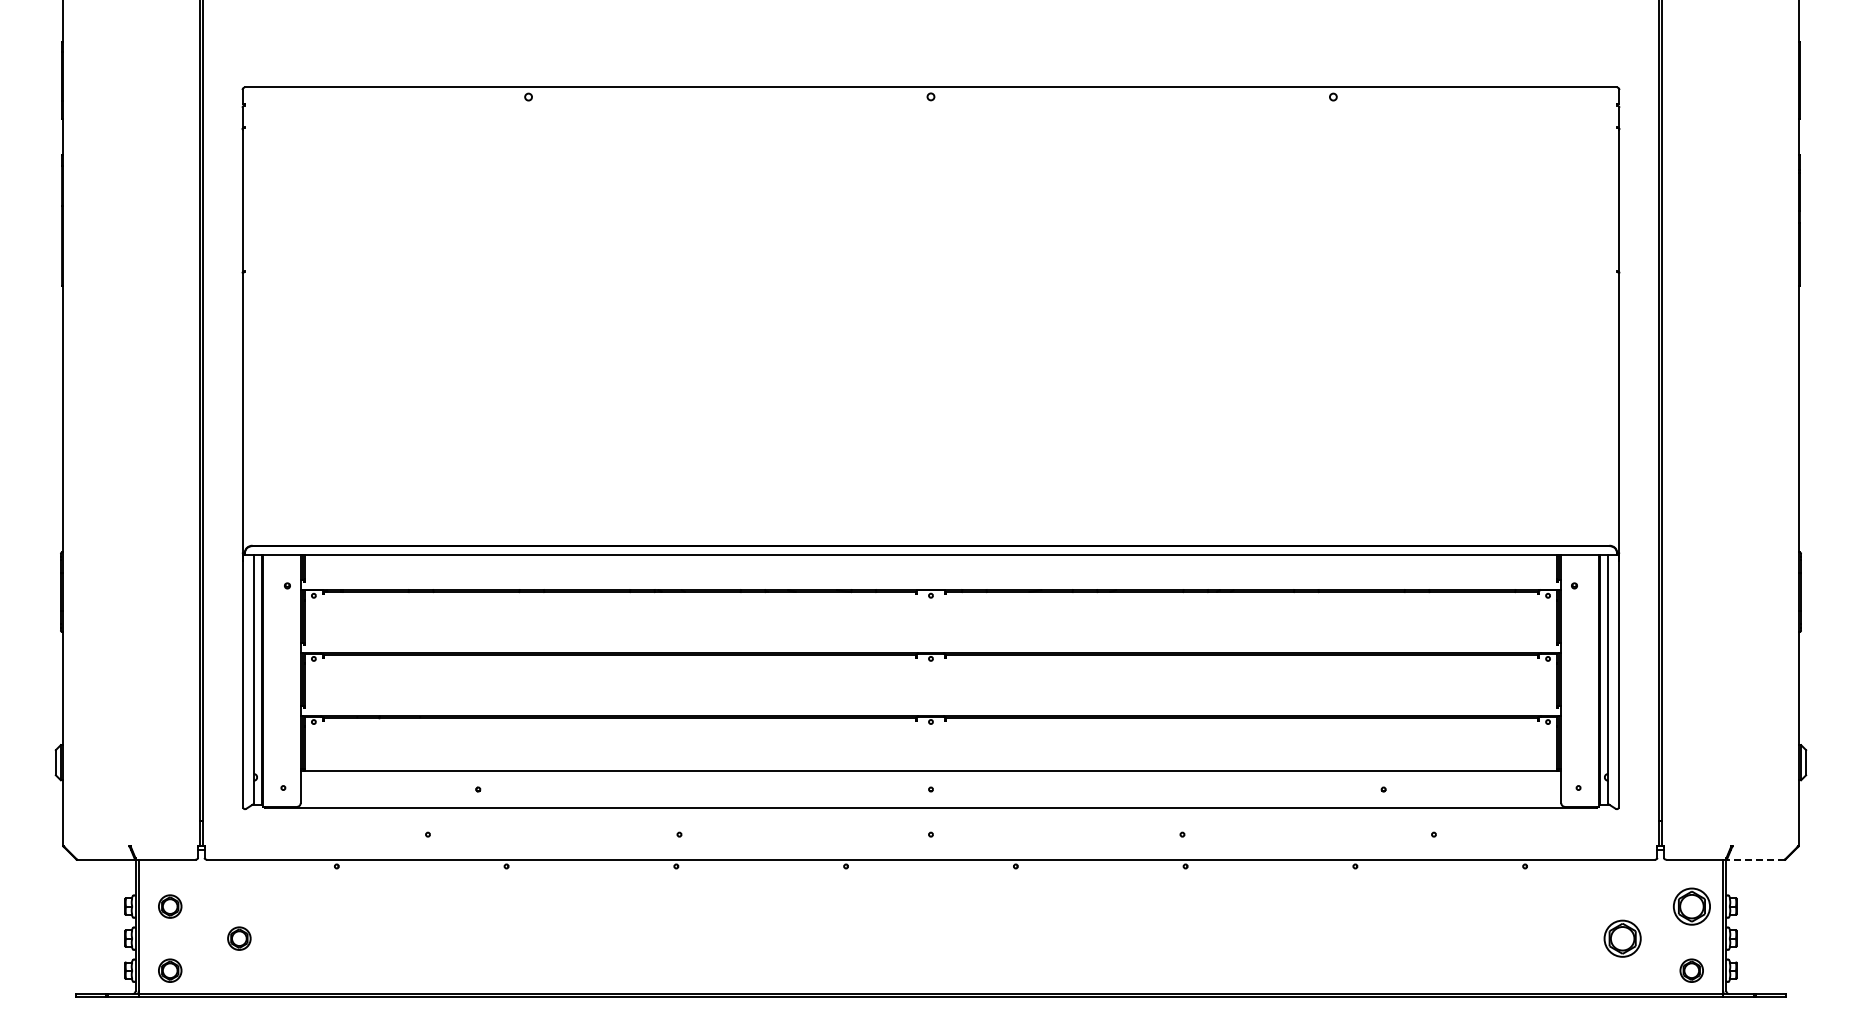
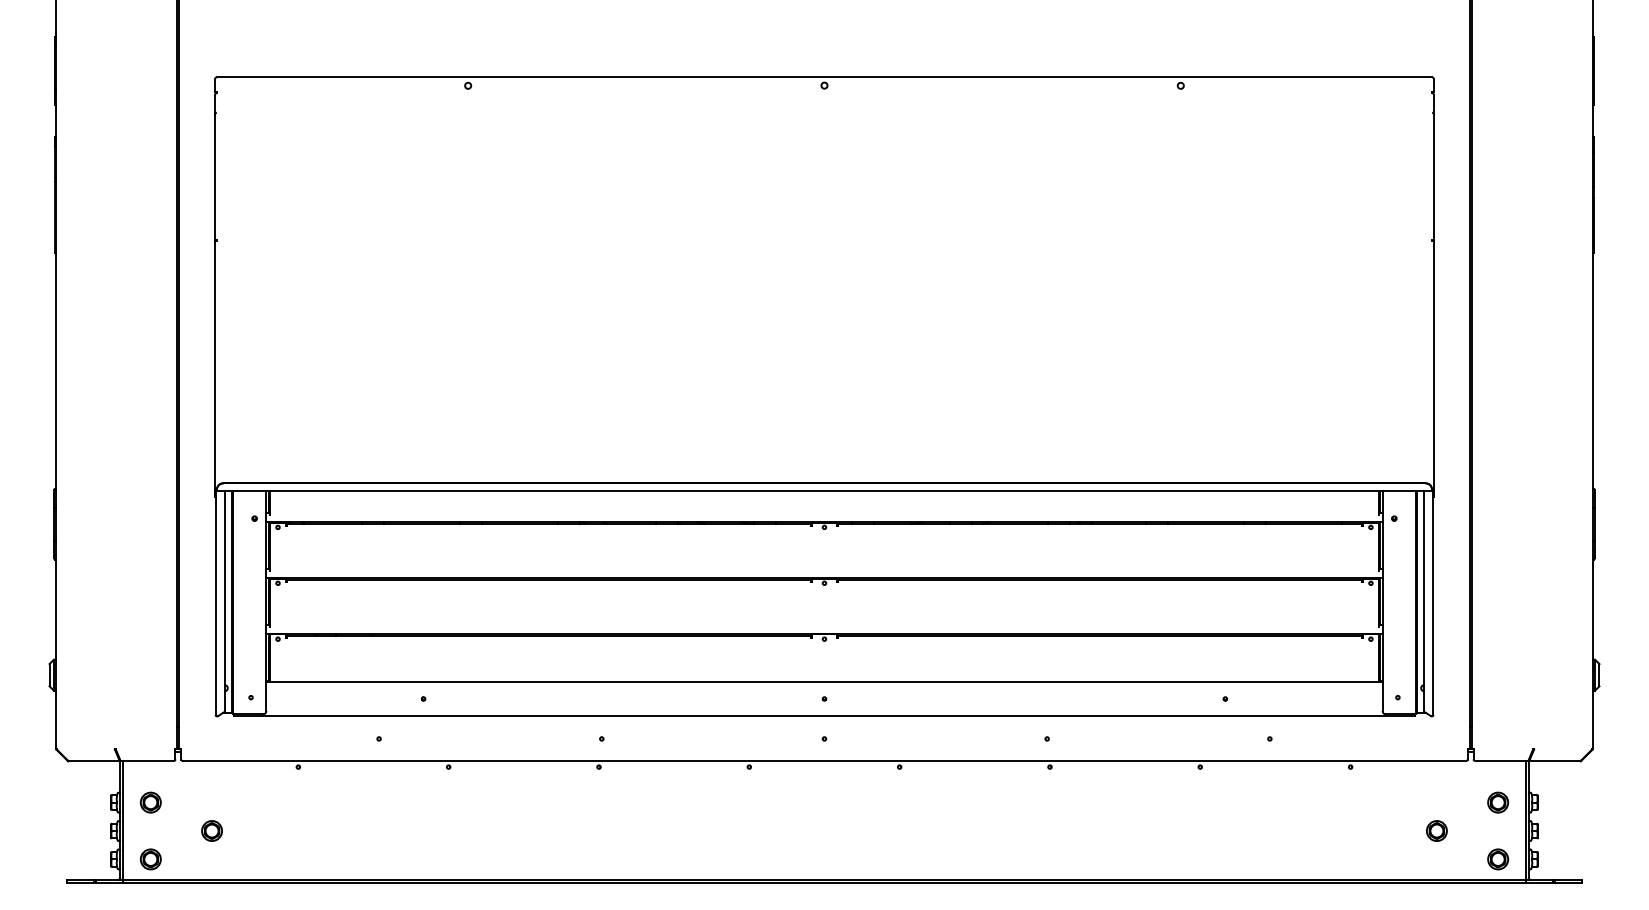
line: (1755, 859) -> (1554, 760), dashed -> solid
part: (1691, 906) -> (1497, 802), size x0.62
part: (1622, 938) -> (1436, 830), size x0.62

